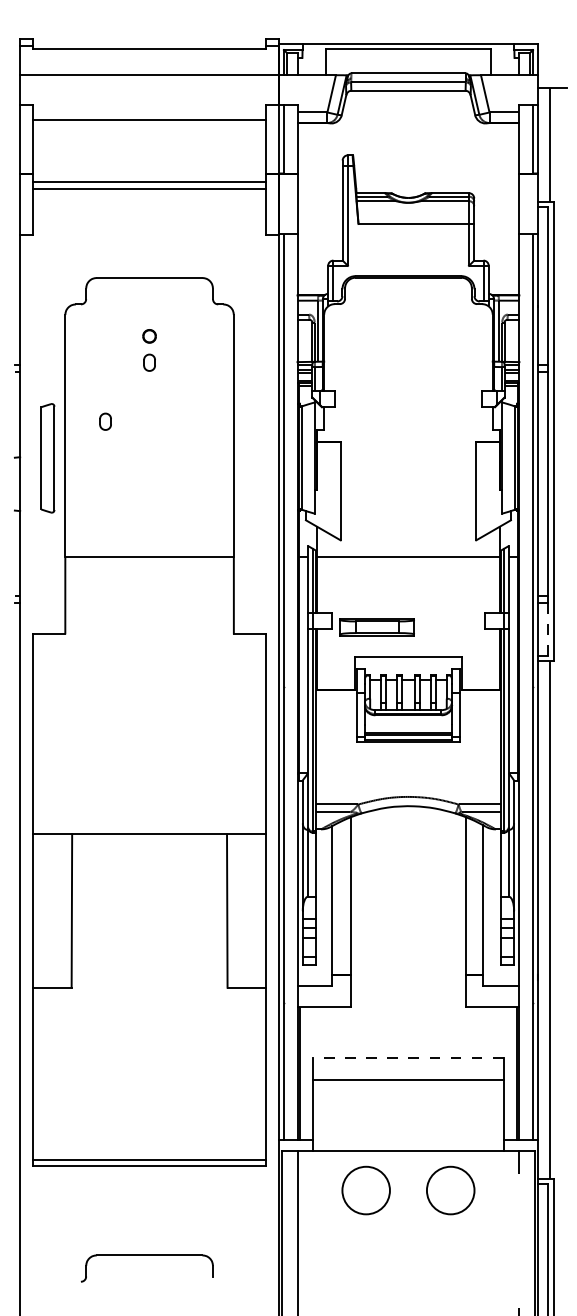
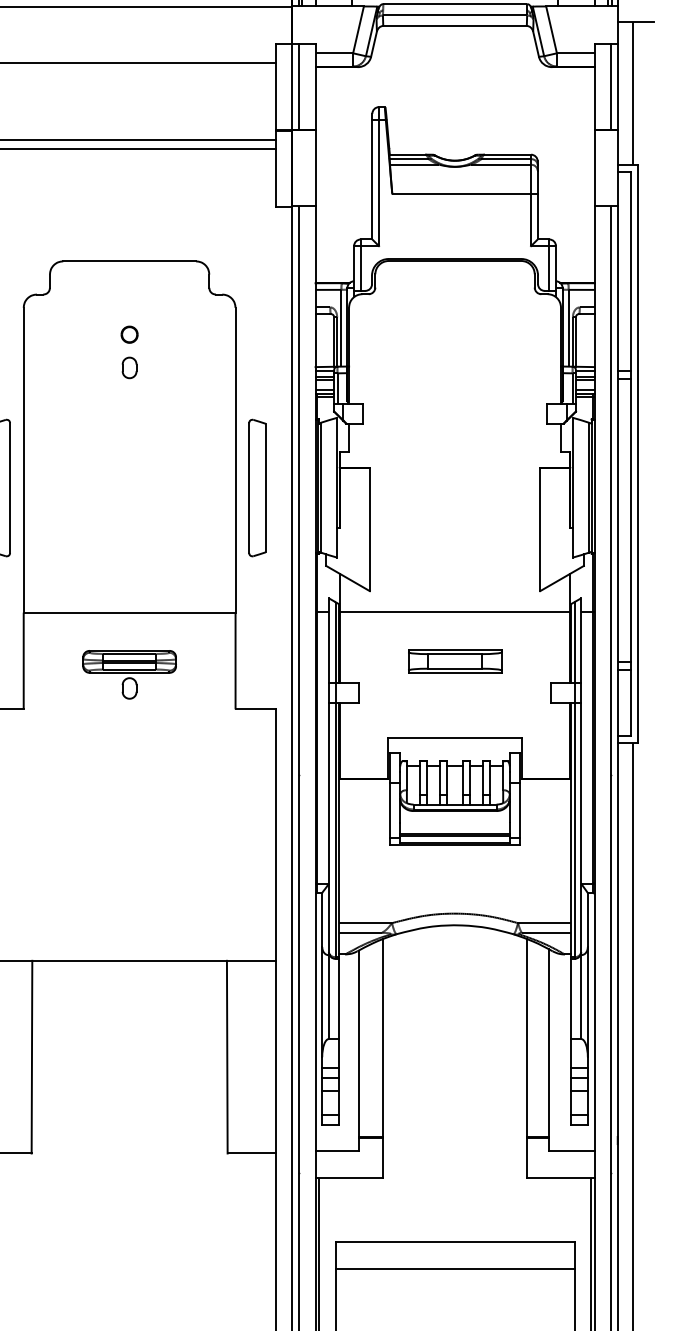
part: (105, 421) -> (74, 441), removed
part: (250, 458) -> (256, 488), added
part: (149, 606) -> (129, 674), added
part: (376, 627) -> (453, 661), moved
line: (548, 628) -> (631, 701), dashed -> solid
line: (407, 1058) -> (453, 1242), dashed -> solid

